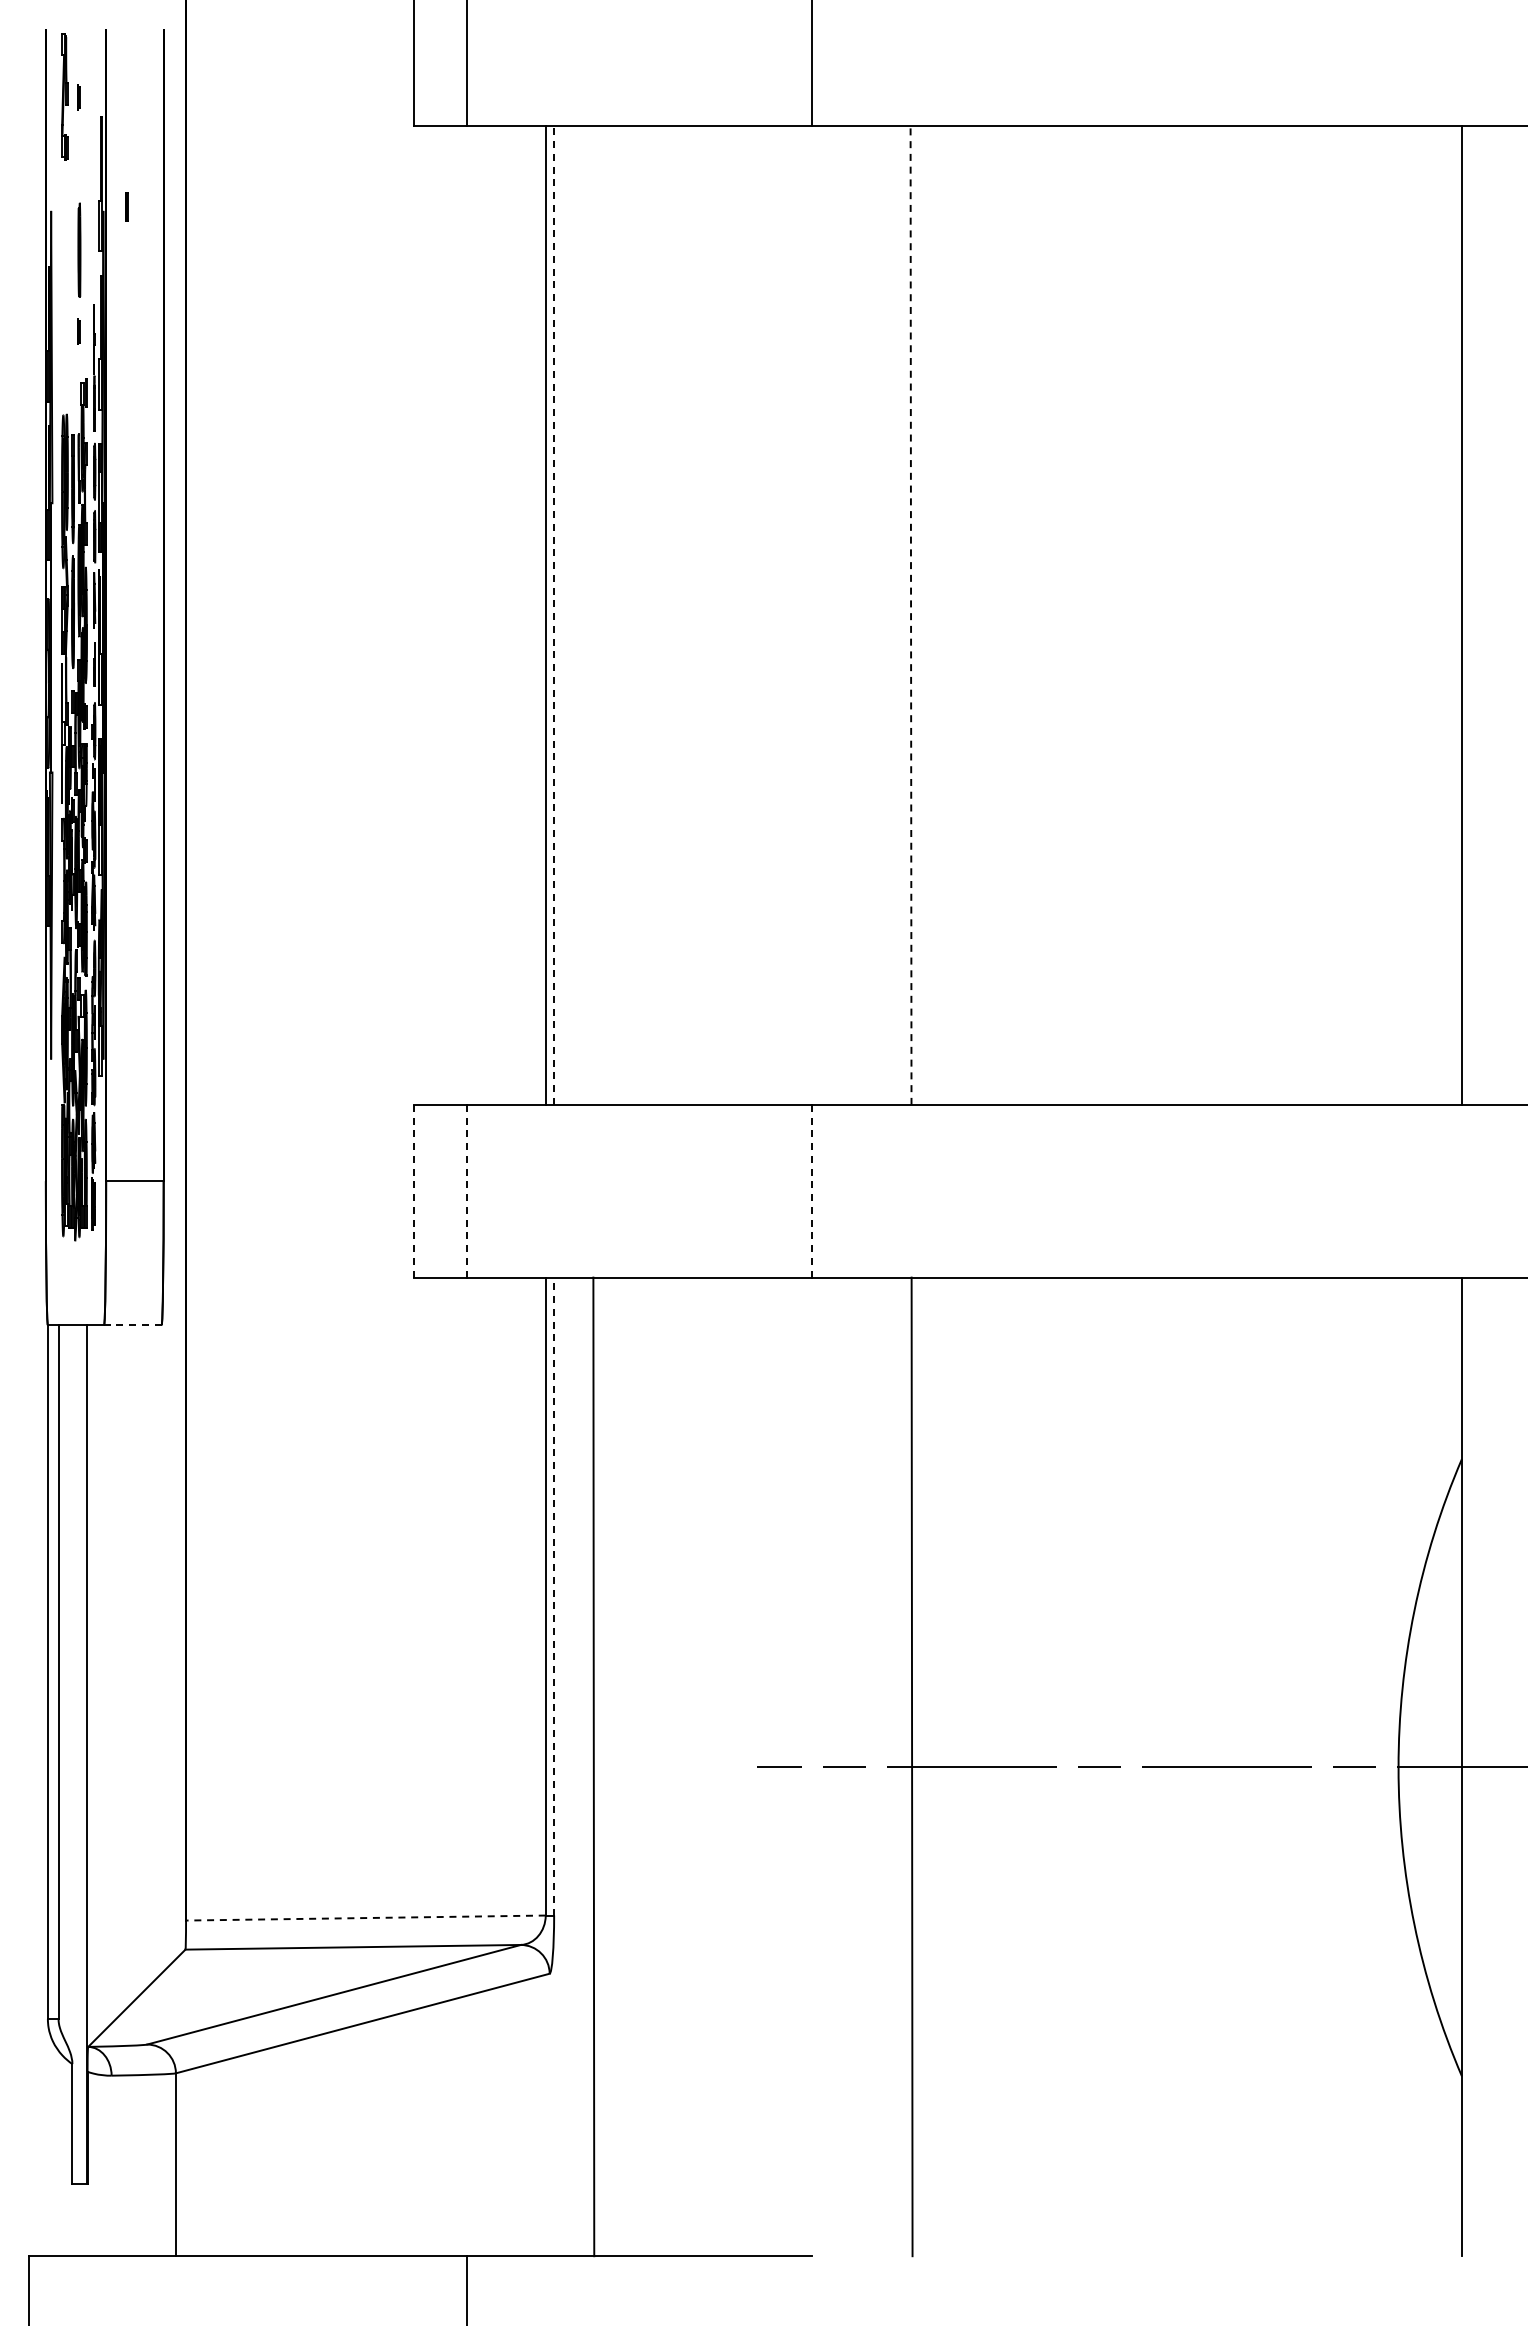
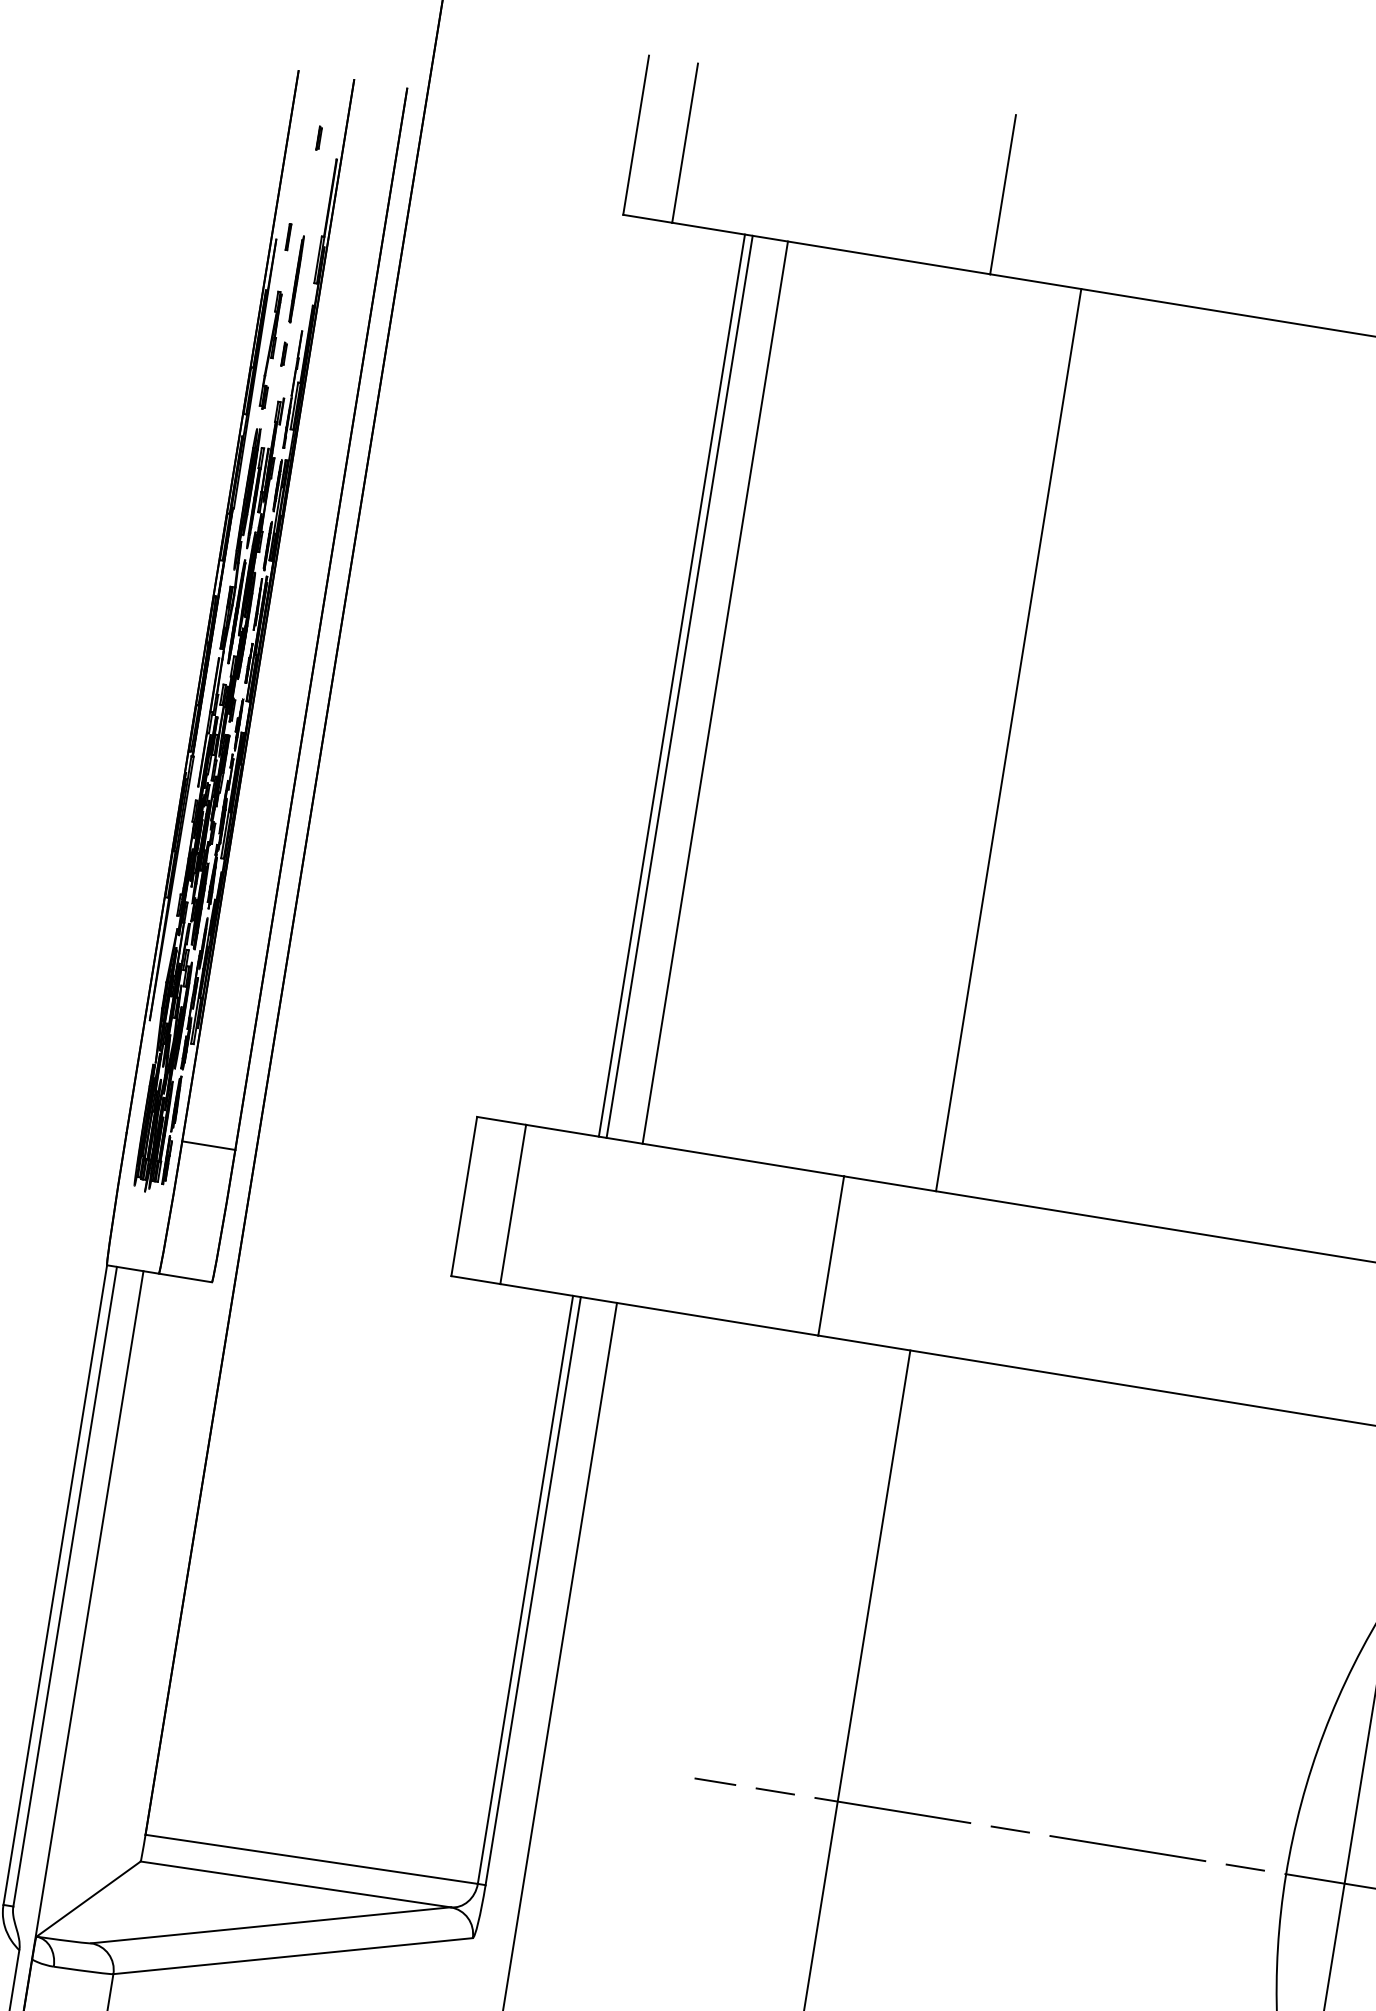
part: (64, 96) -> (271, 350), moved
line: (126, 206) -> (288, 236), moved
line: (554, 615) -> (680, 686), dashed -> solid
line: (592, 615) -> (715, 692), added
line: (911, 615) -> (1009, 740), dashed -> solid
line: (413, 1190) -> (464, 1195), dashed -> solid
line: (466, 1191) -> (512, 1204), dashed -> solid
line: (811, 1191) -> (830, 1256), dashed -> solid
line: (132, 1325) -> (185, 1278), dashed -> solid
line: (554, 1596) -> (533, 1591), dashed -> solid
line: (365, 1918) -> (311, 1859), dashed -> solid

